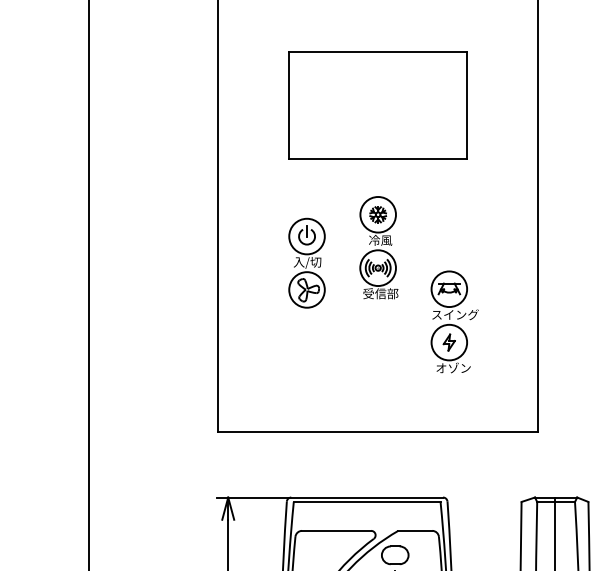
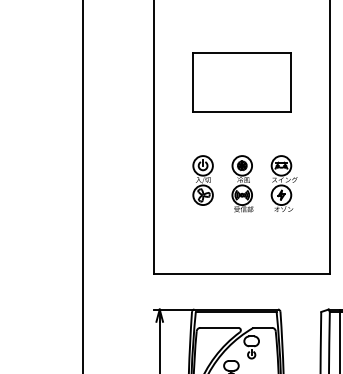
part: (376, 105) -> (241, 82), moved
part: (378, 246) -> (242, 183), moved
part: (453, 321) -> (283, 183), moved

